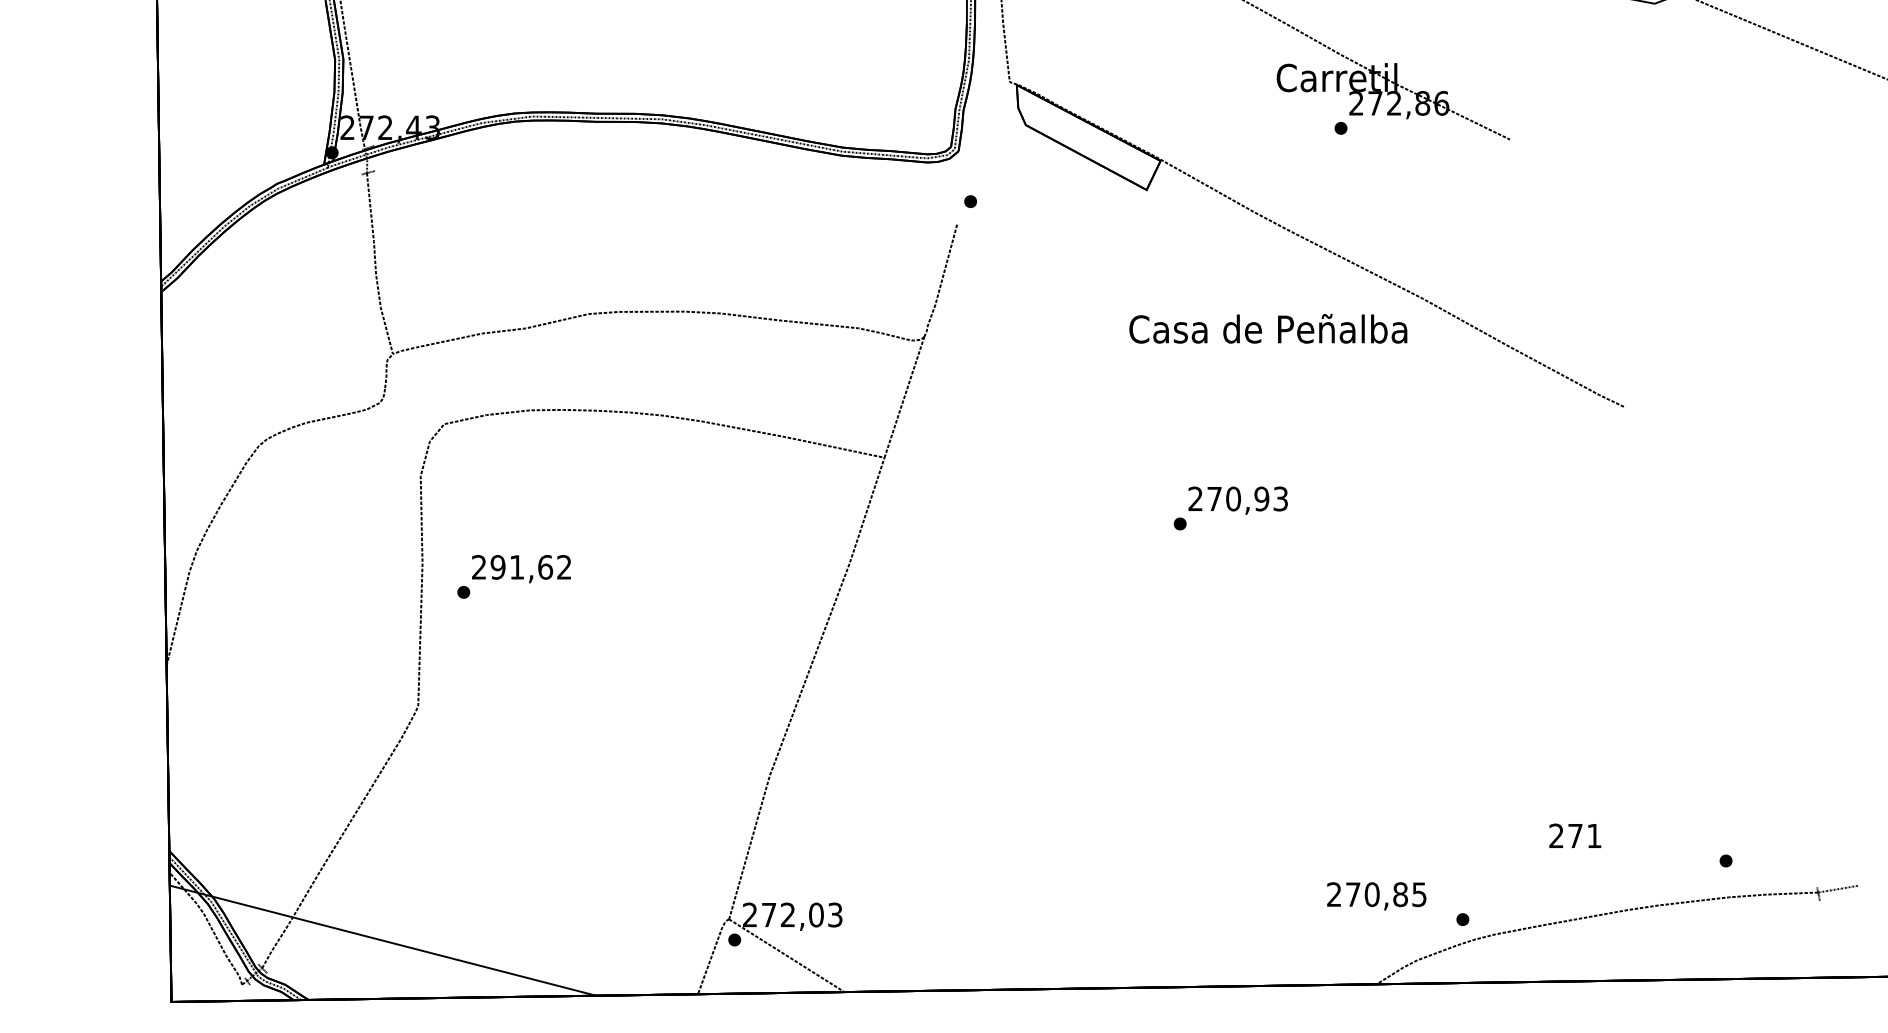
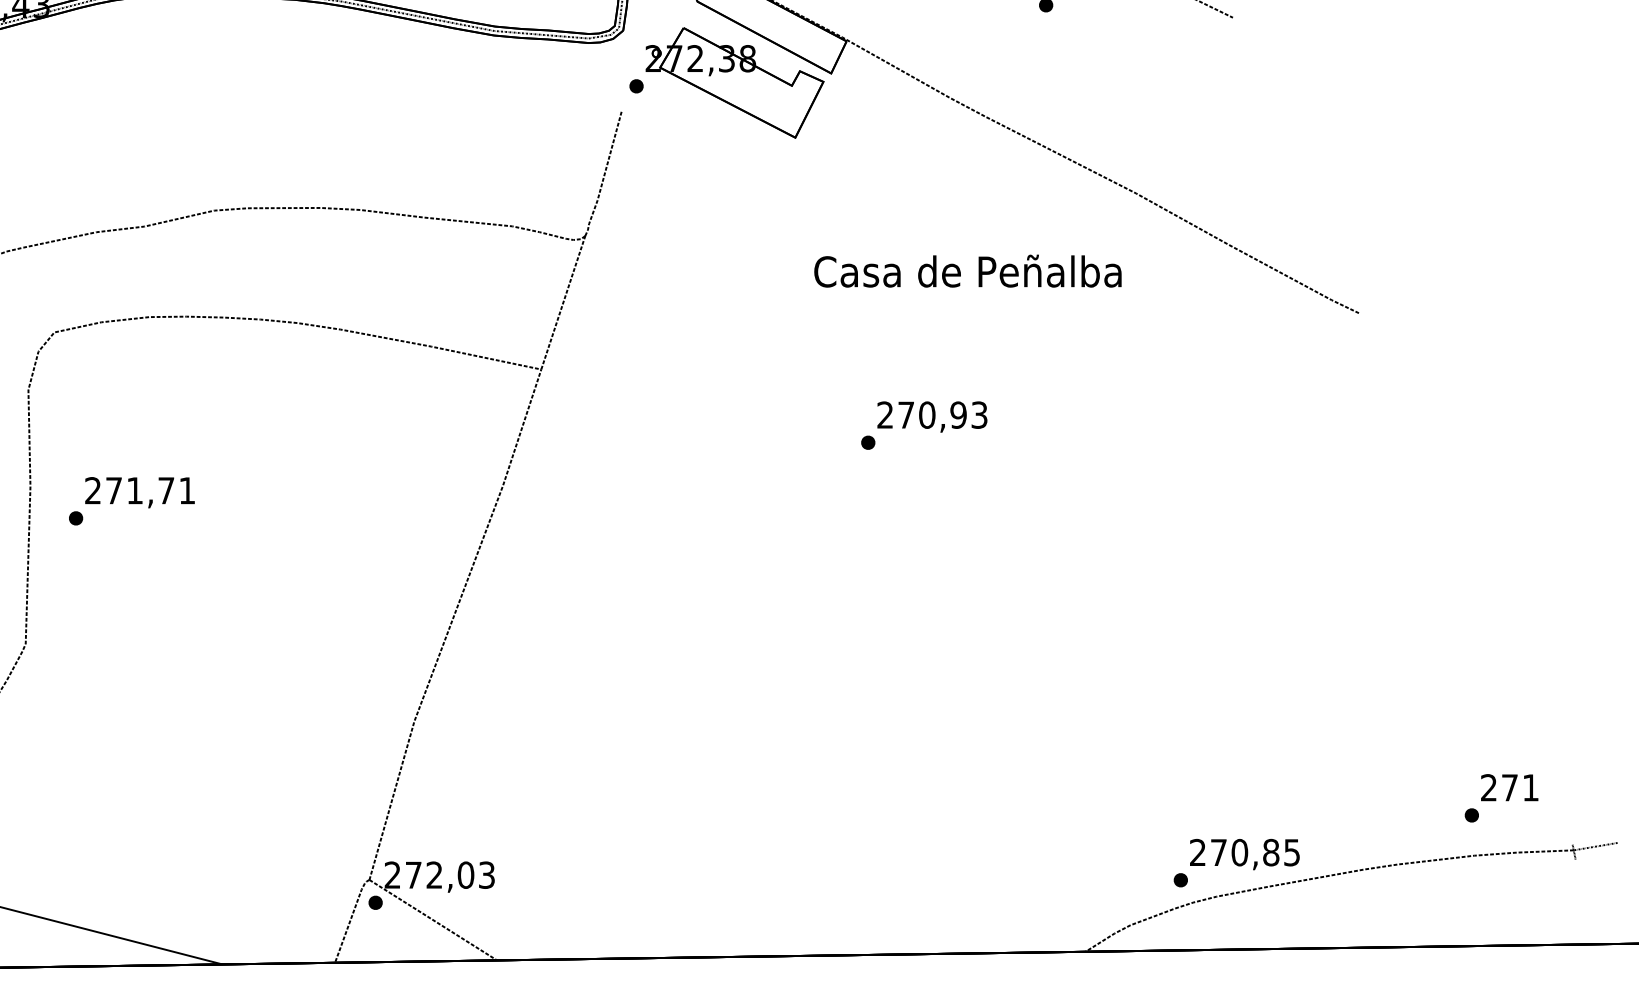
part: (1059, 198) -> (734, 82), added
text: (1268, 328) -> (968, 270), moved
text: (530, 567) -> (149, 490), 291,62 -> 271,71
text: (1575, 835) -> (1509, 787), moved
text: (1376, 896) -> (1244, 854), moved

